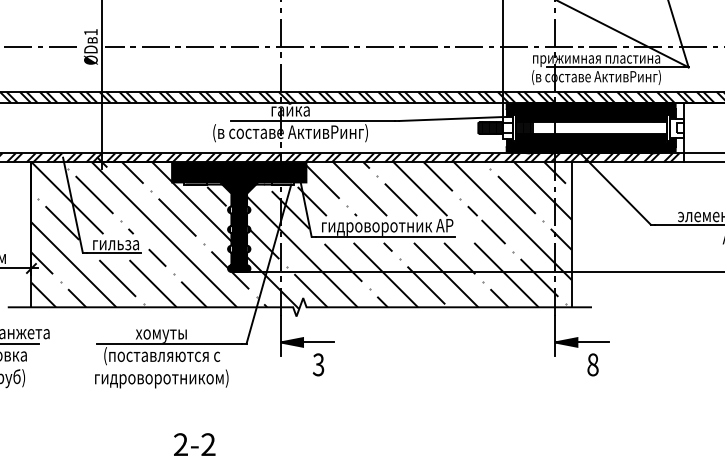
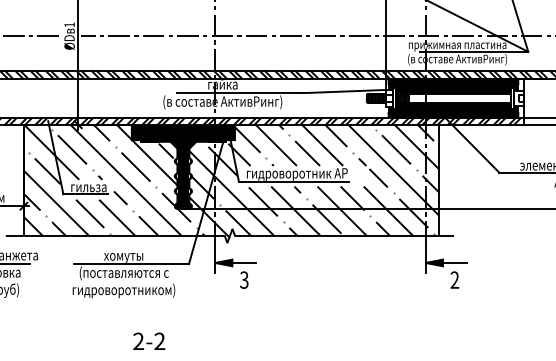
text: (592, 364) -> (454, 279), 8 -> 2

